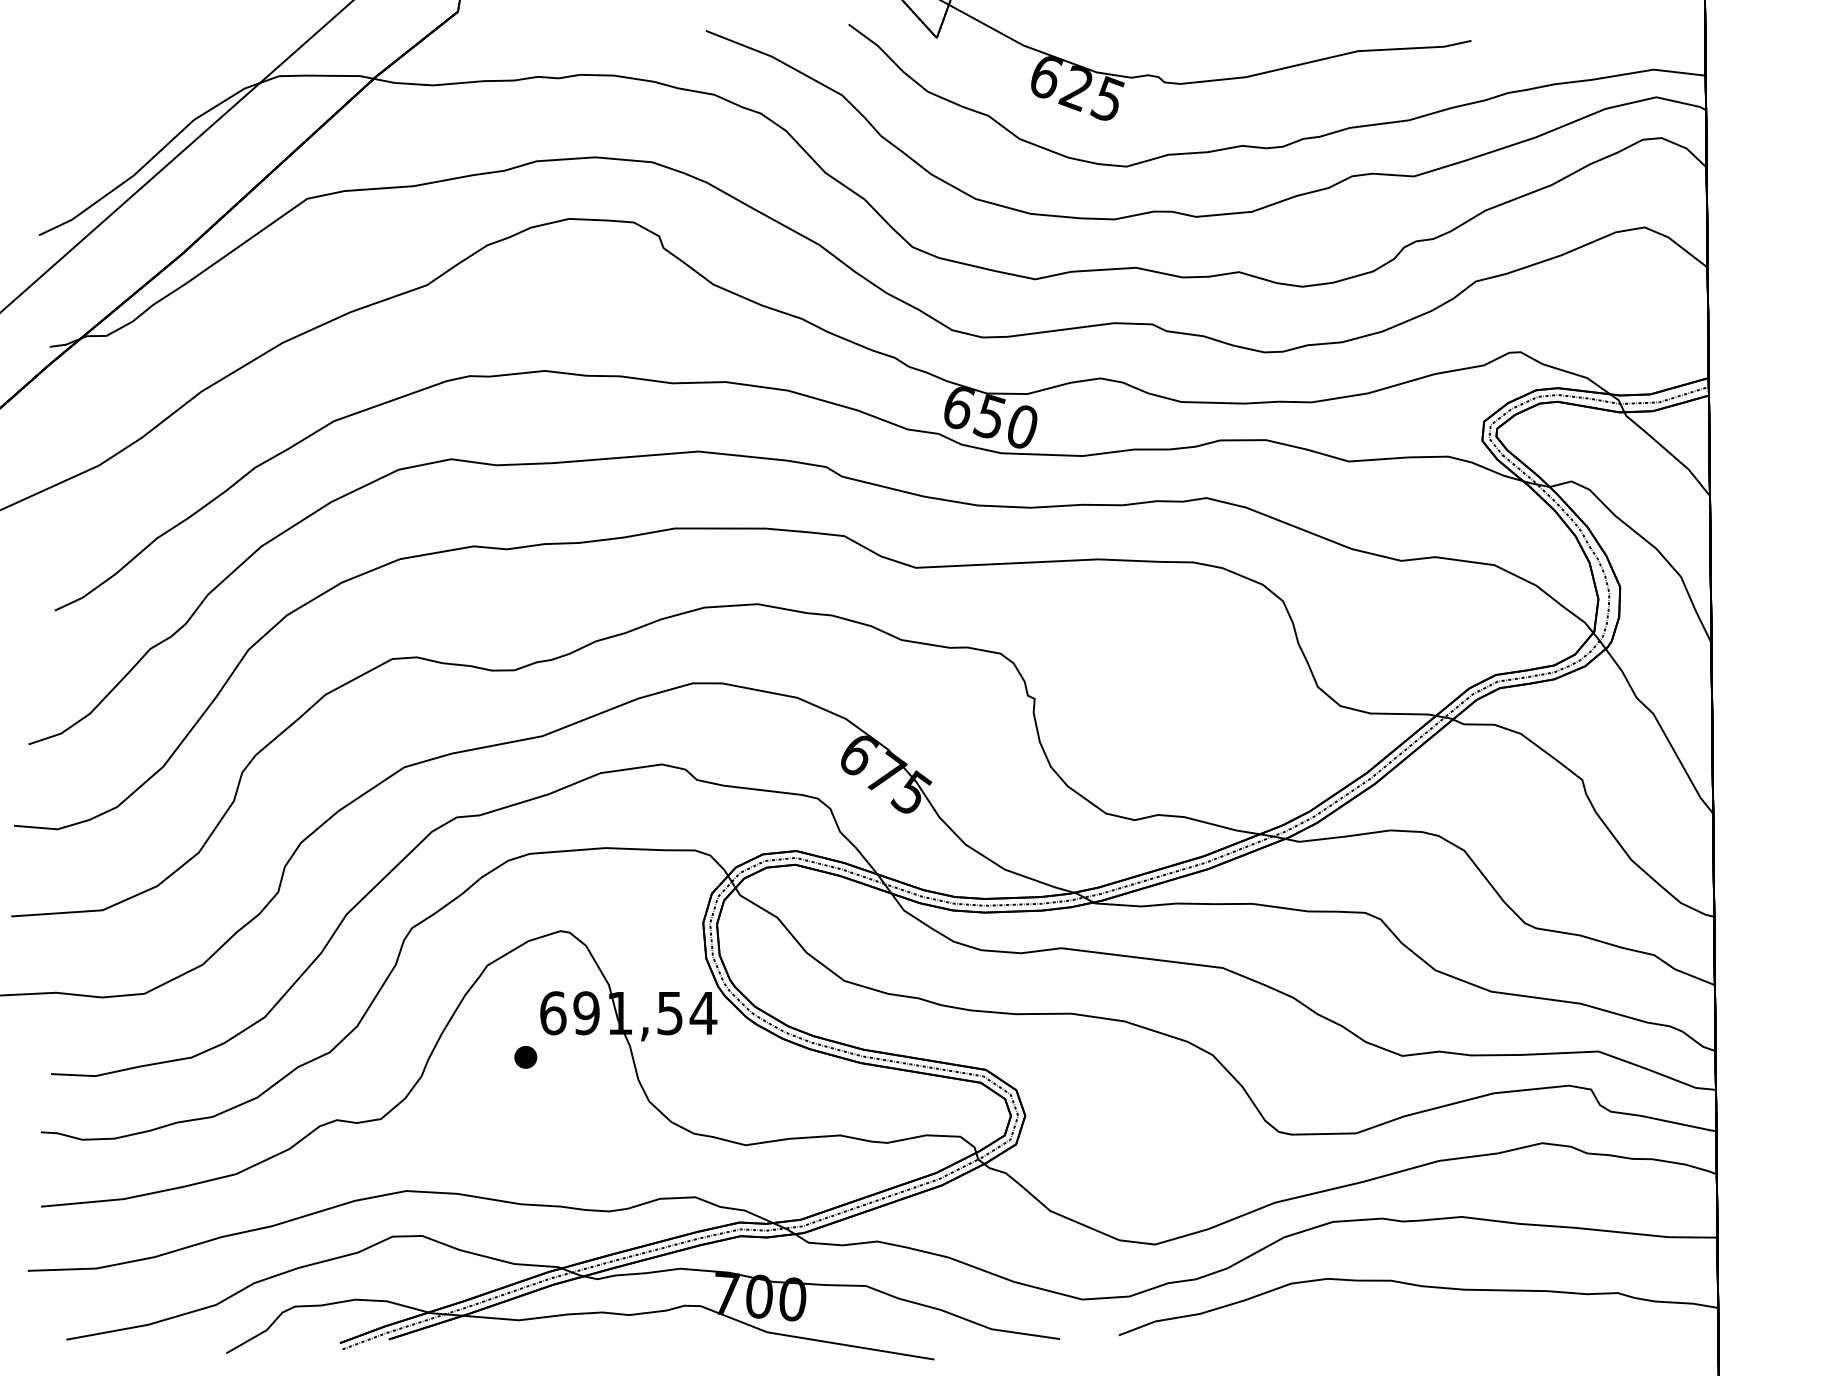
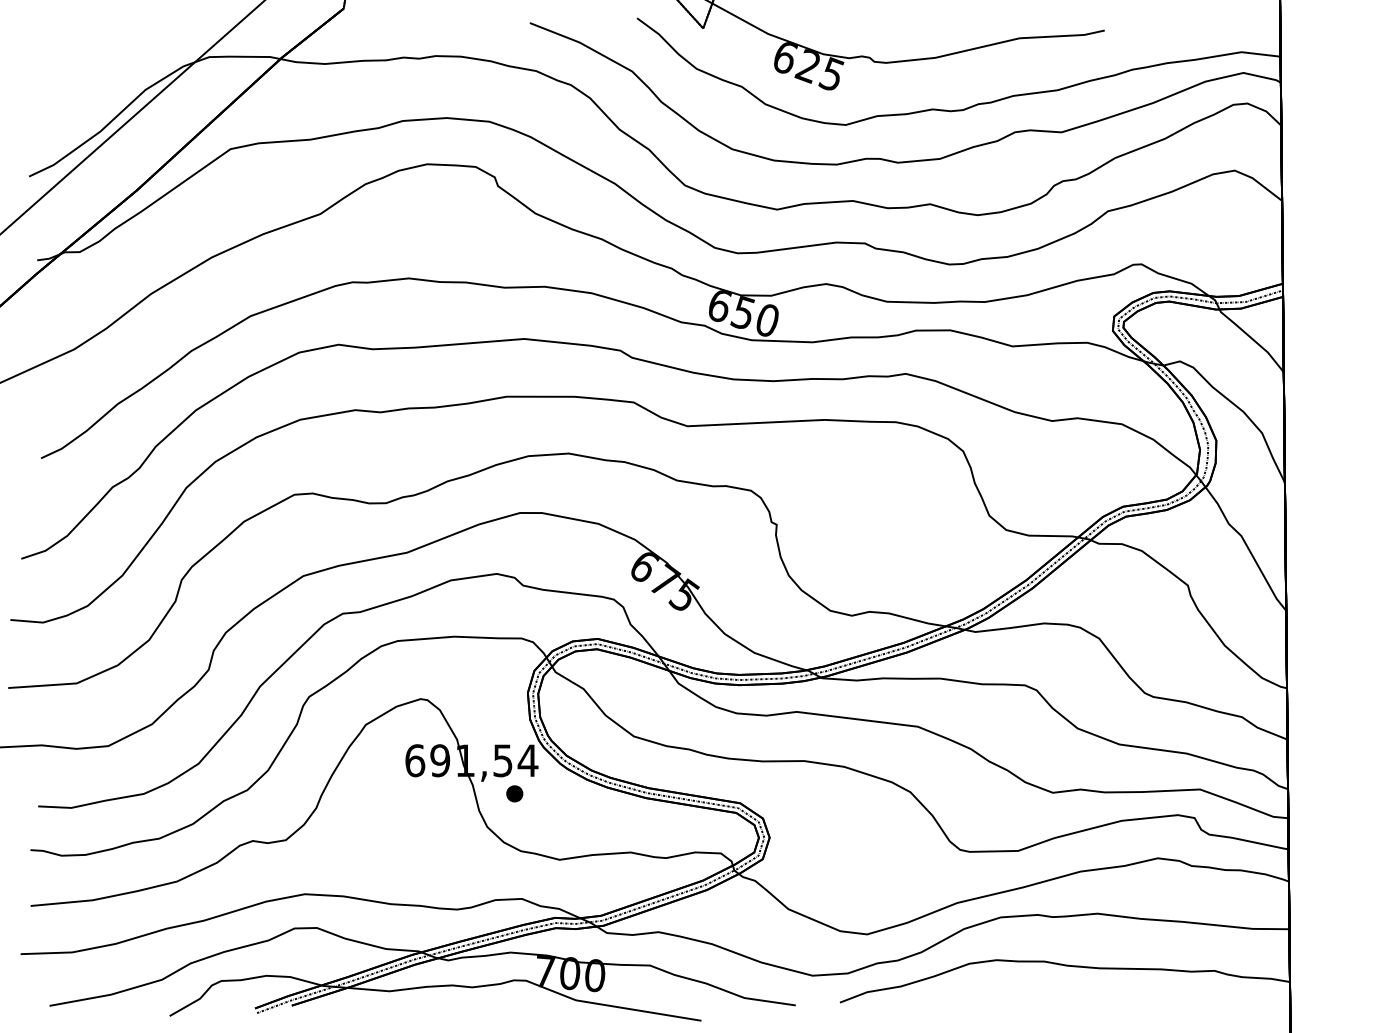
part: (525, 1057) -> (514, 793), moved

